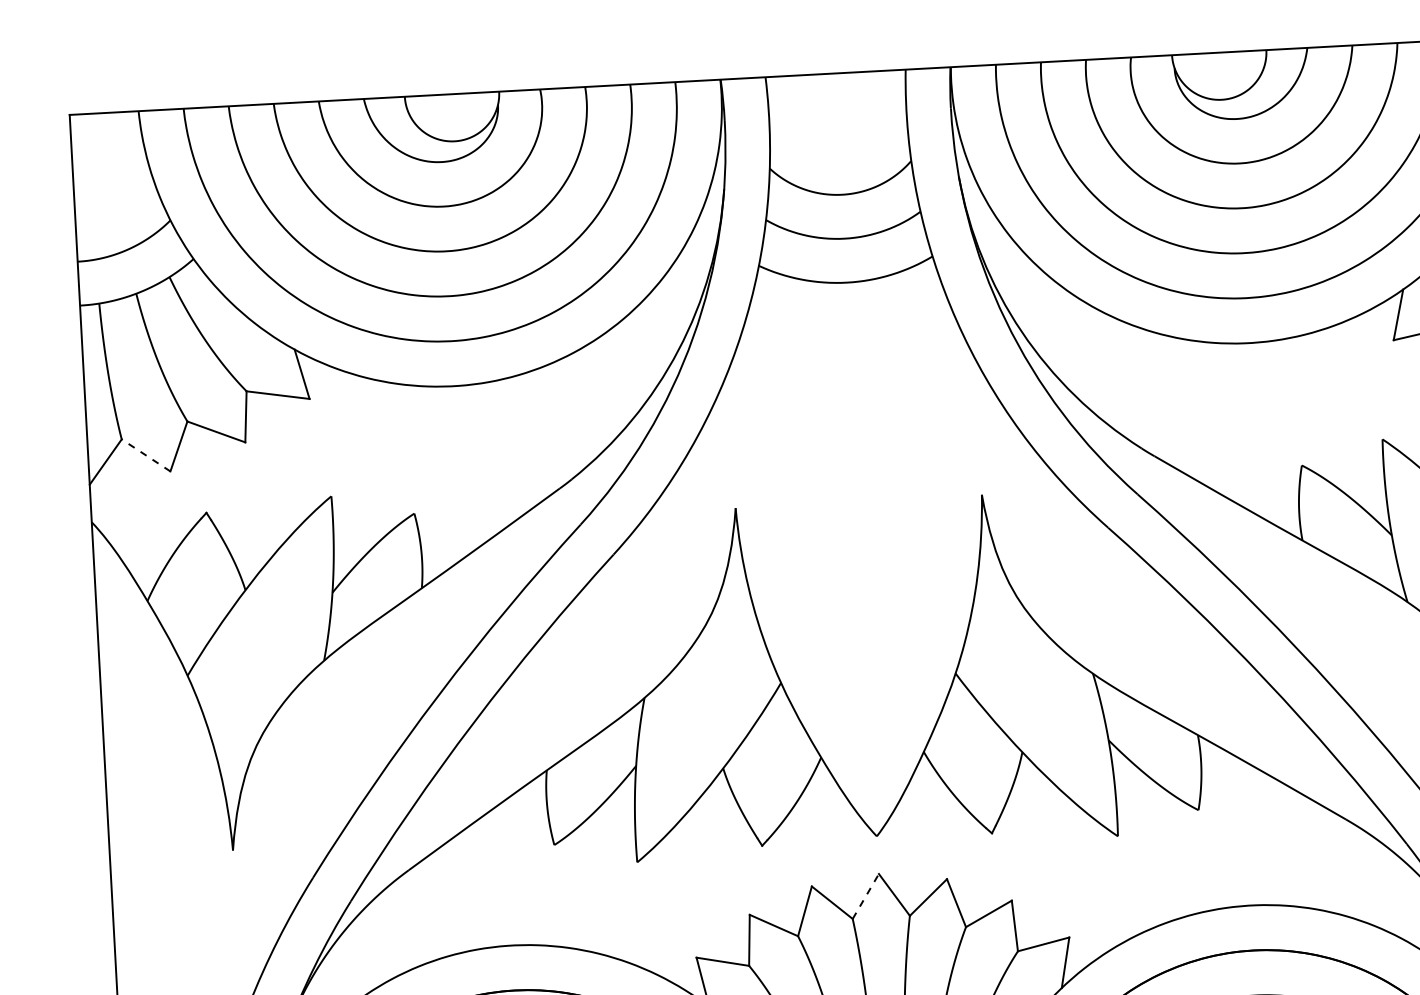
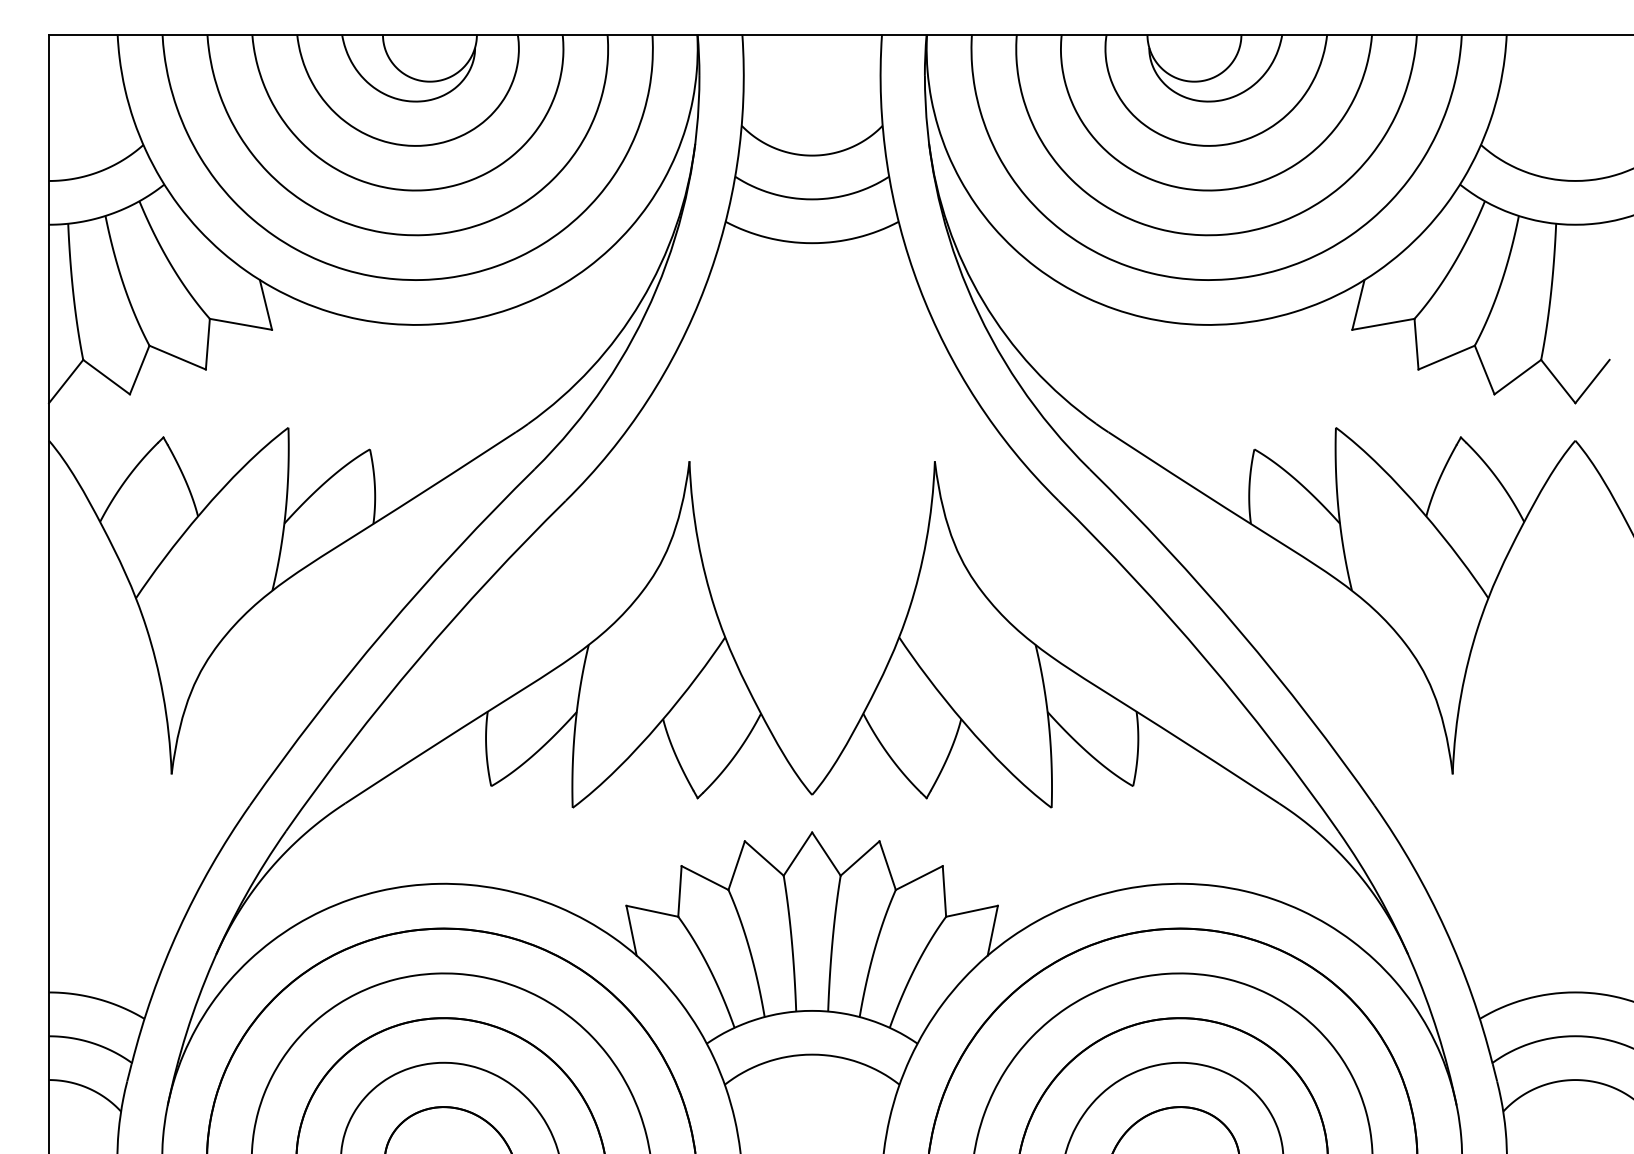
line: (146, 455) -> (106, 377), dashed -> solid
line: (865, 896) -> (797, 854), dashed -> solid

